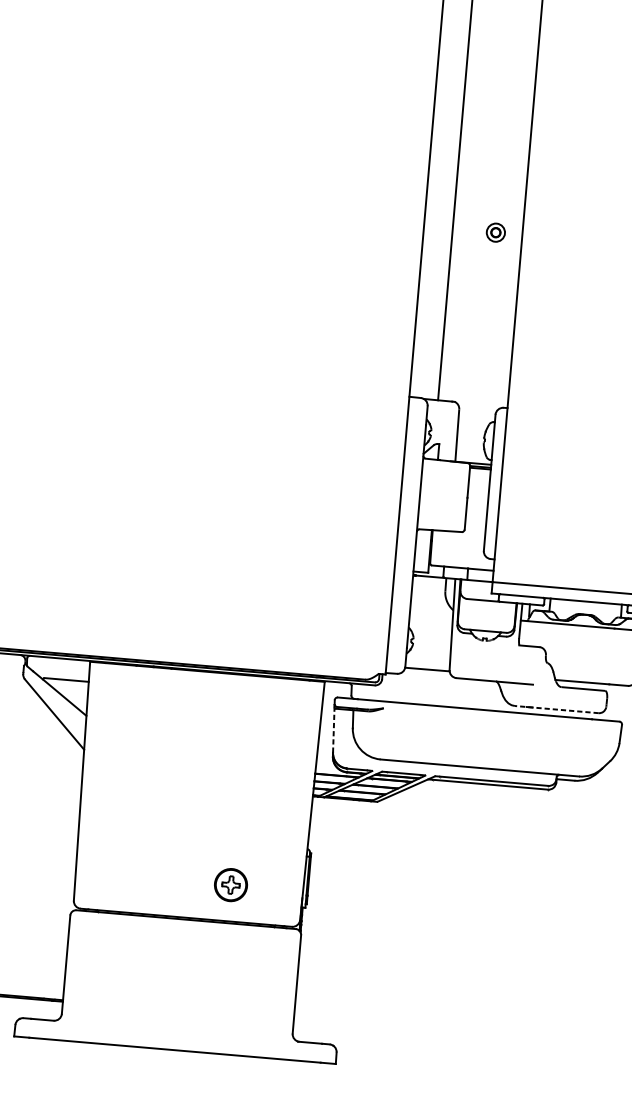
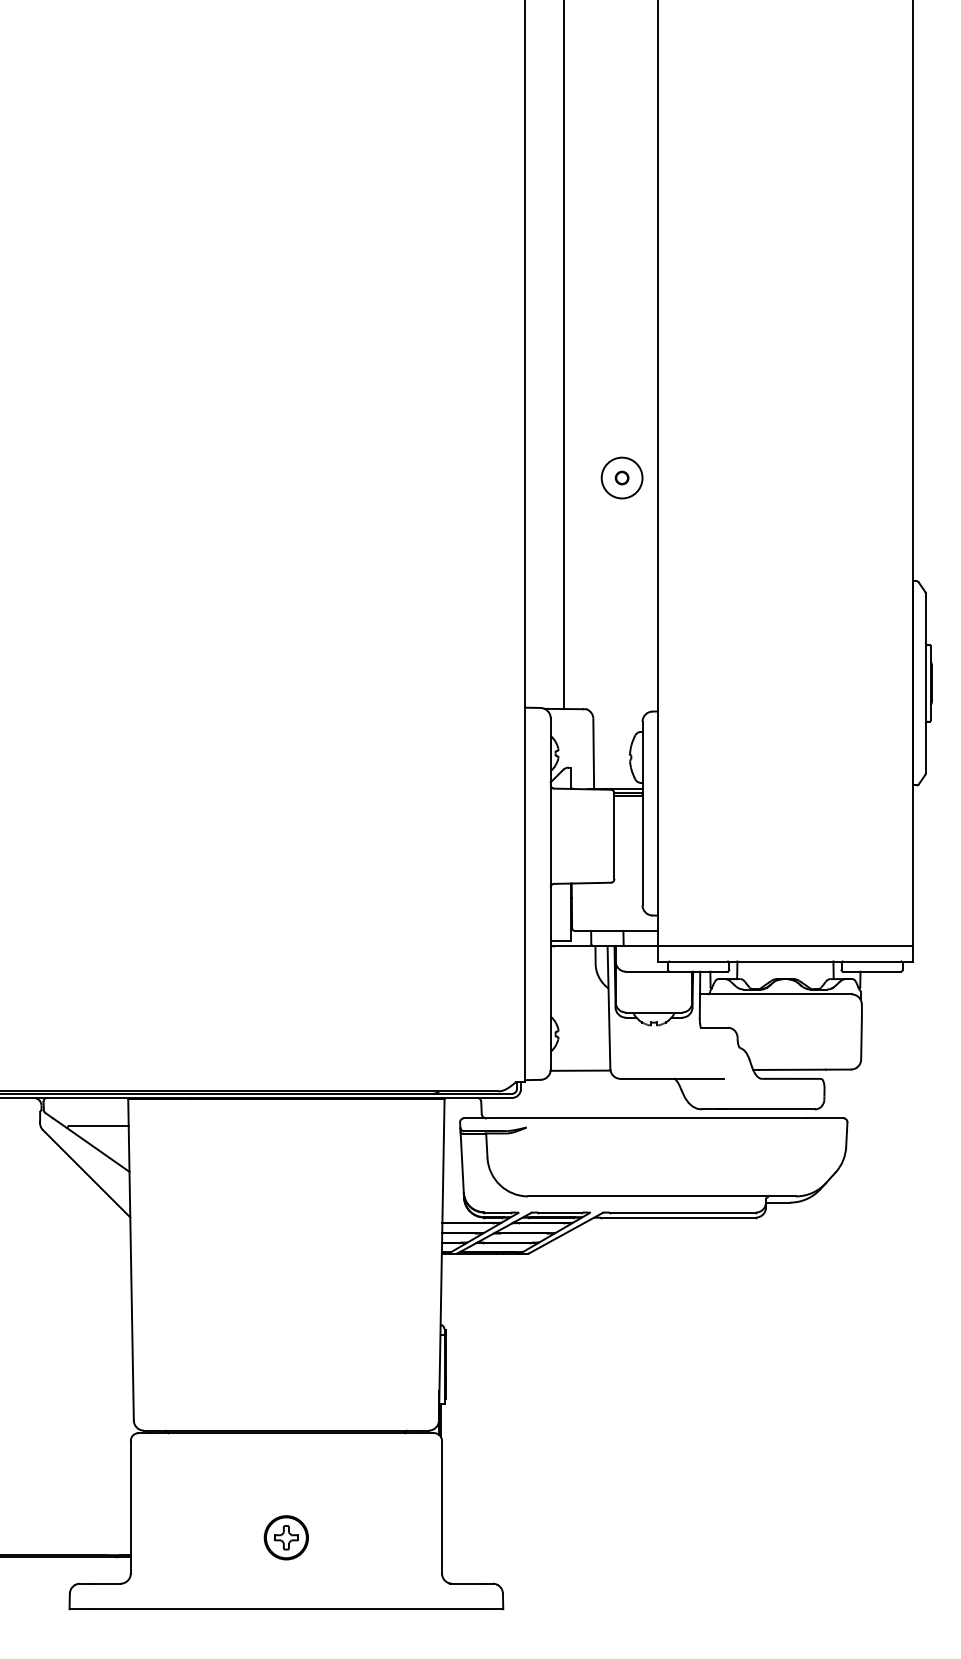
circle: (495, 232) -> (621, 477), size x1.67
line: (556, 709) -> (758, 1109), dashed -> solid
line: (333, 730) -> (462, 1163), dashed -> solid
part: (230, 884) -> (285, 1537), moved

